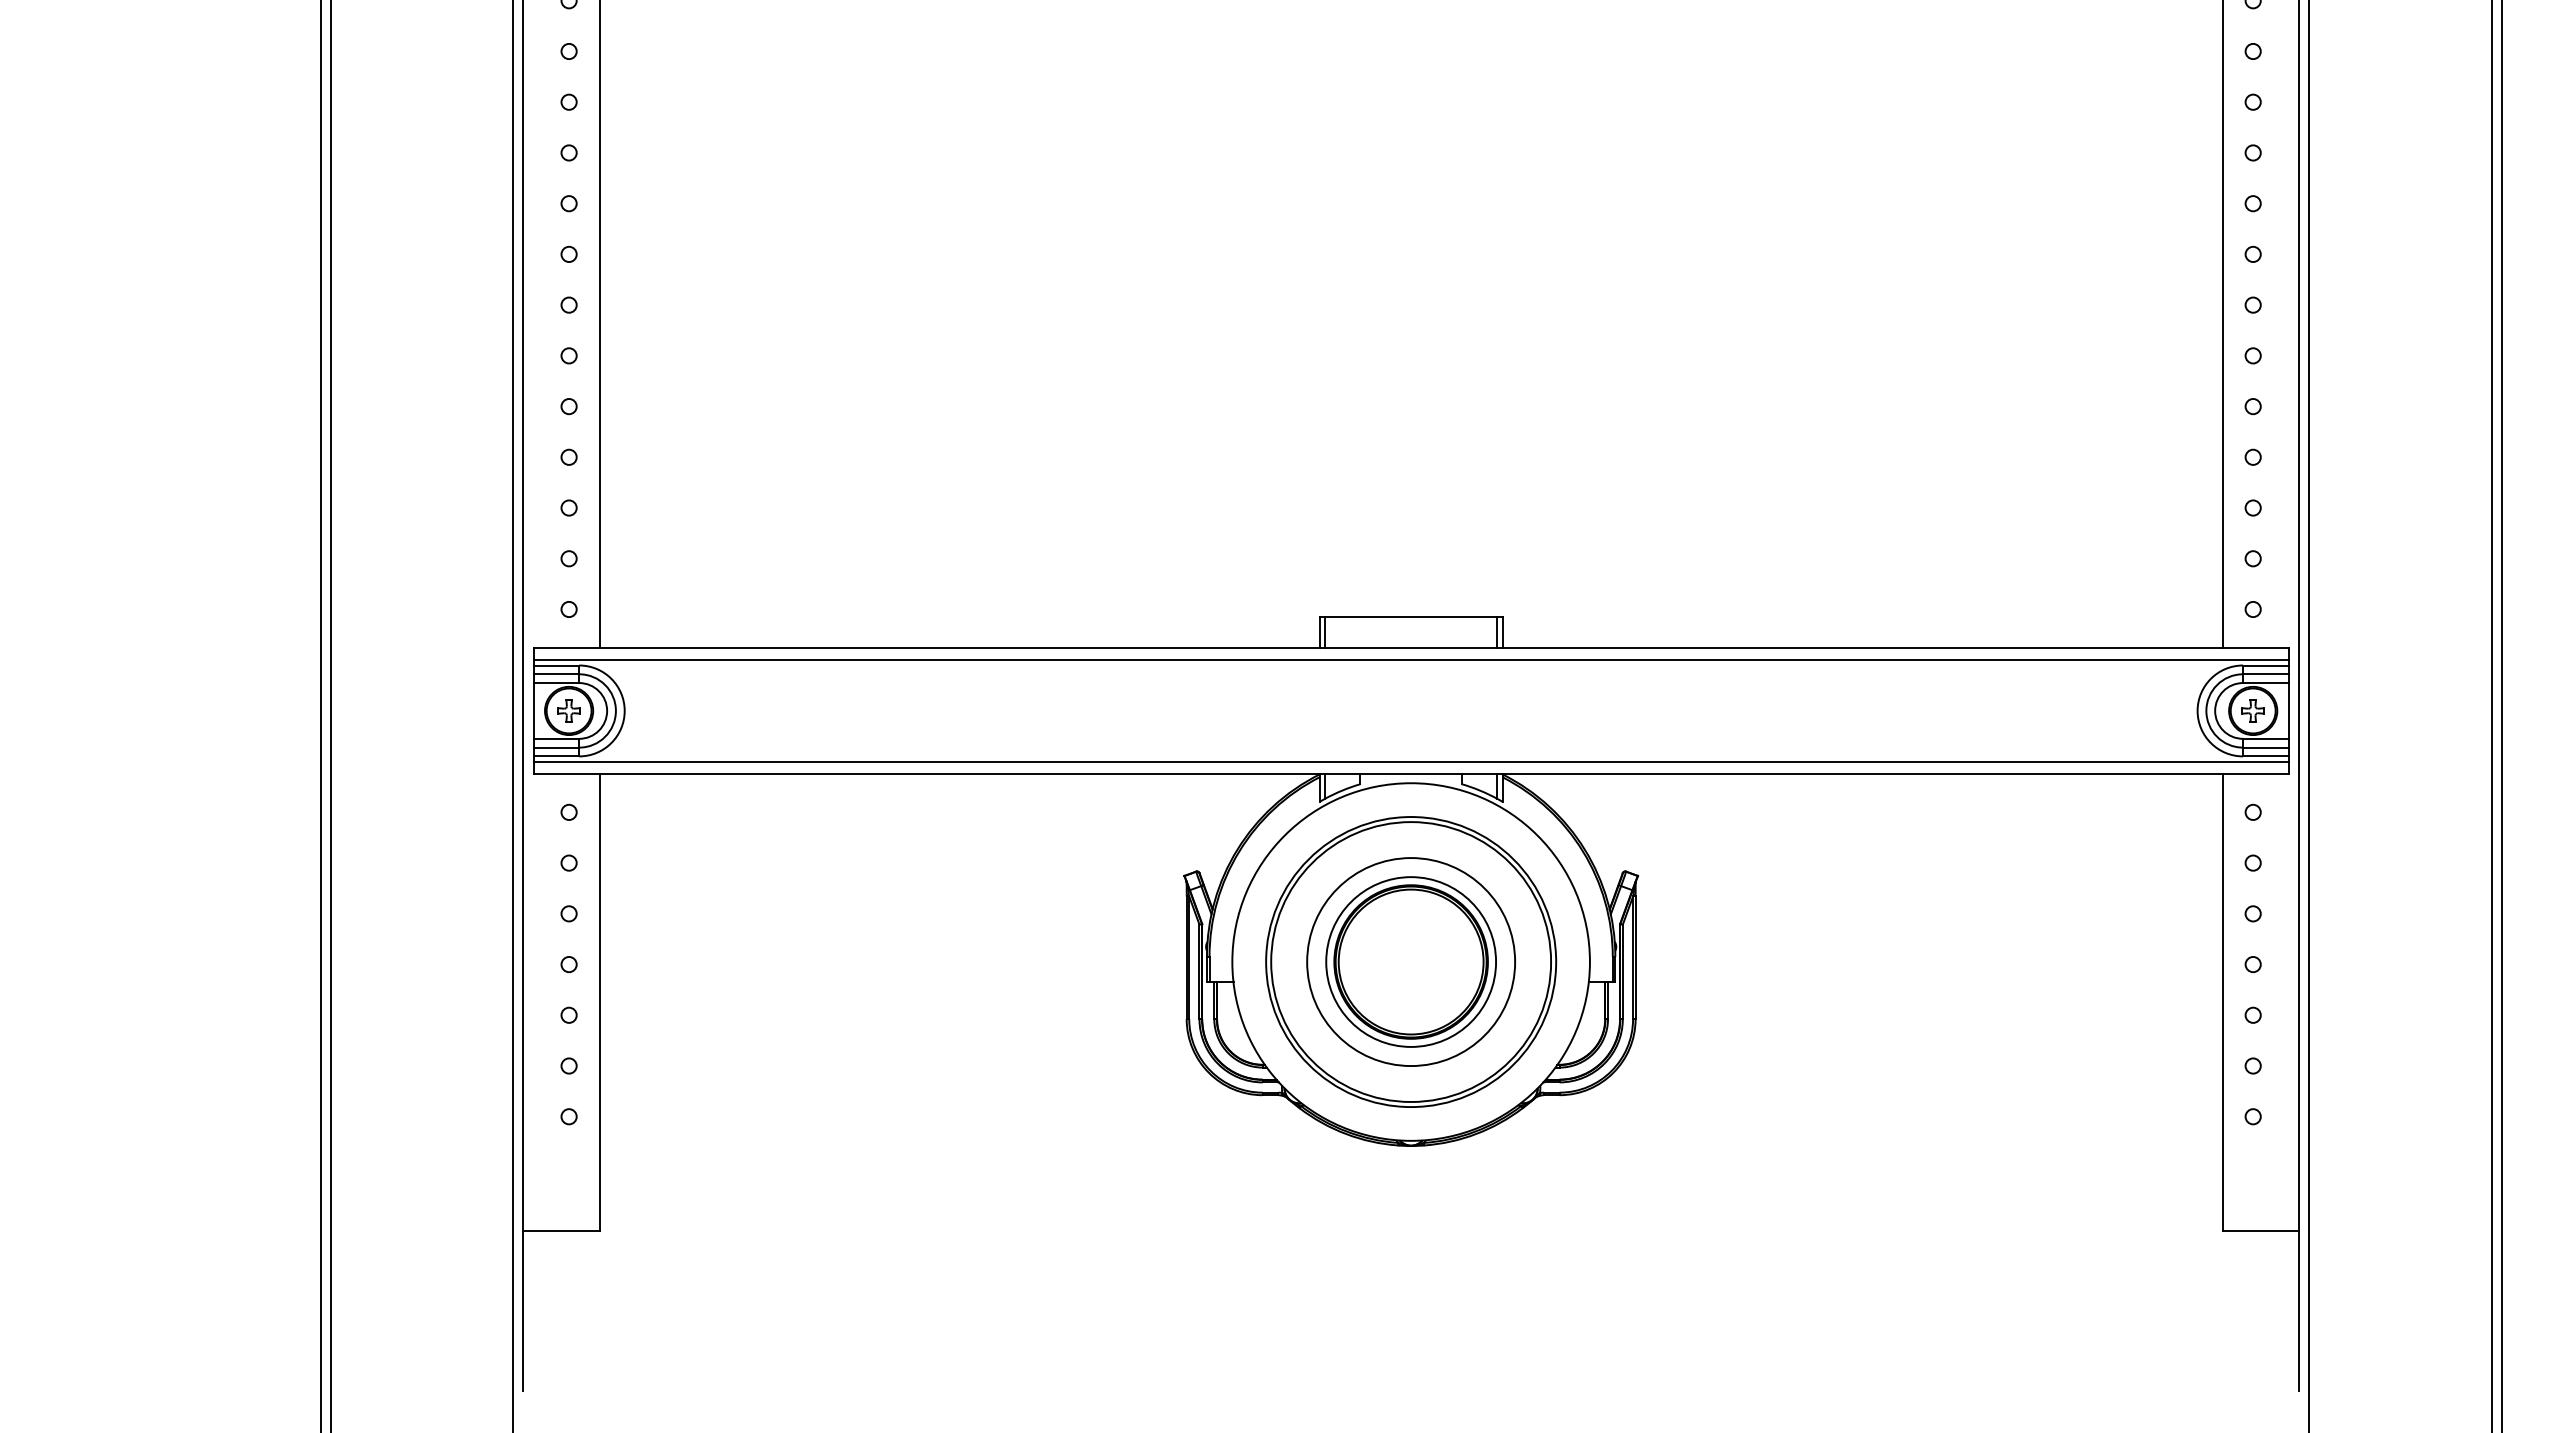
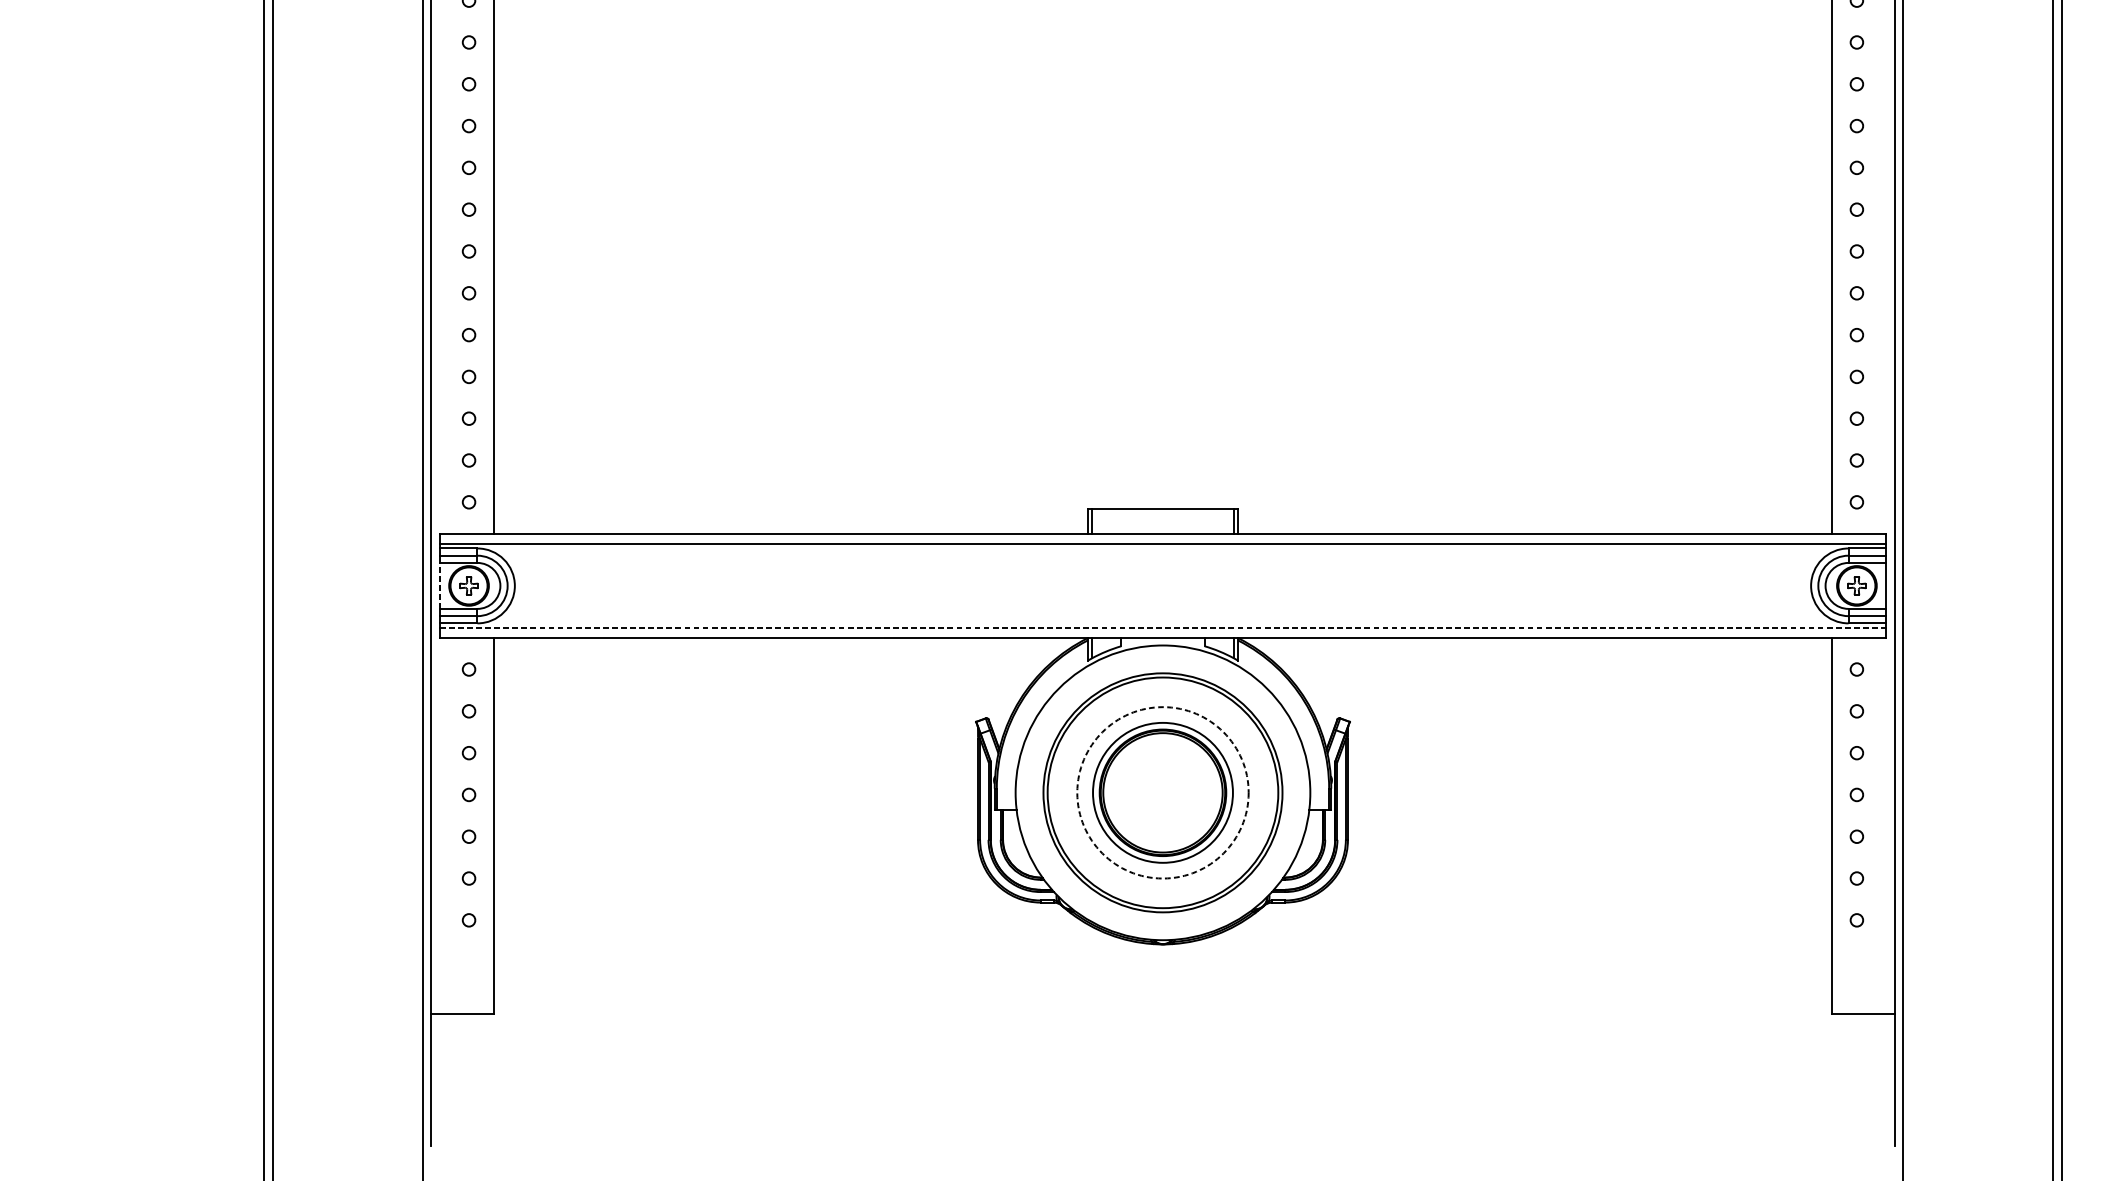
line: (533, 710) -> (439, 585), solid -> dashed
line: (1411, 761) -> (1163, 627), solid -> dashed
circle: (1411, 962) -> (1163, 793), solid -> dashed

